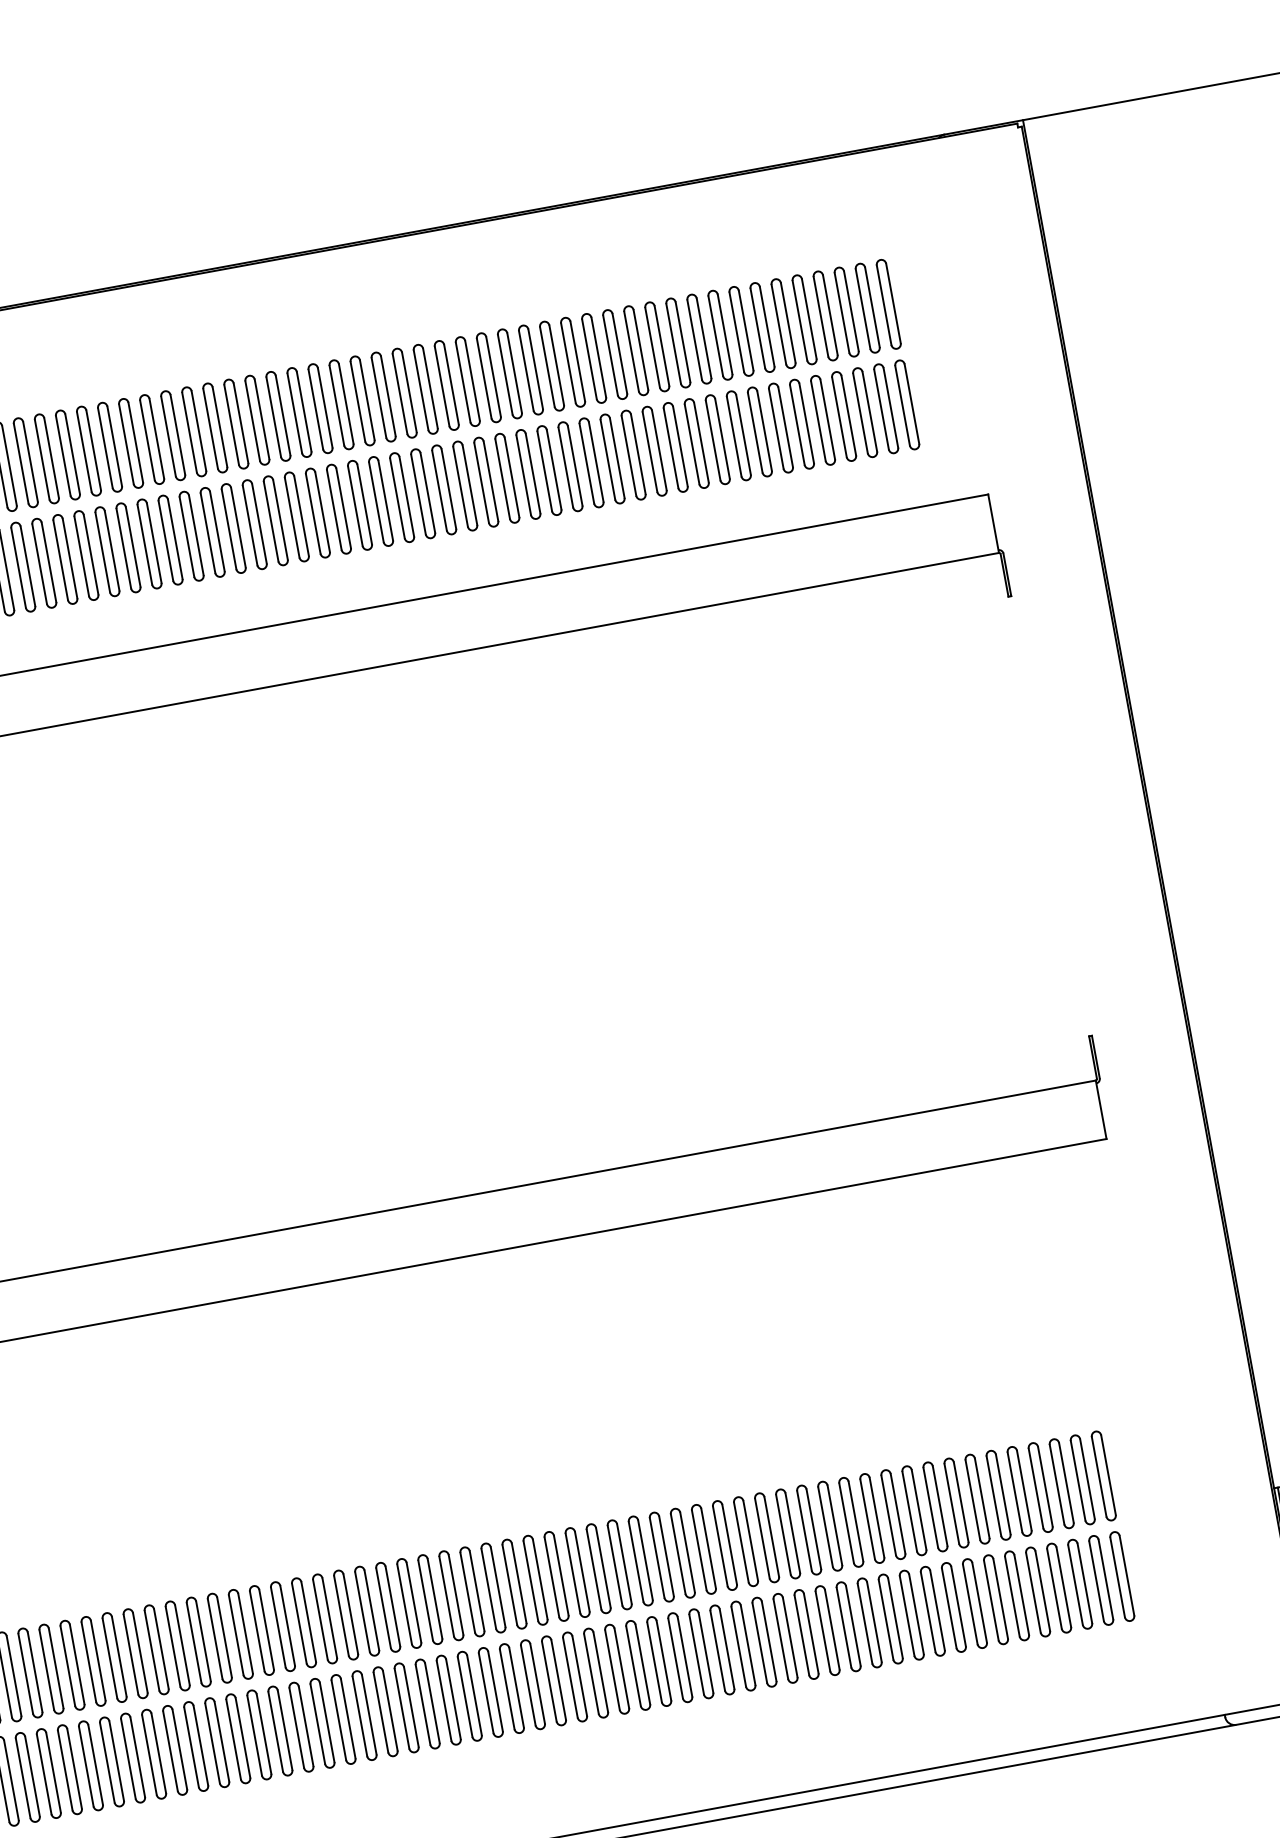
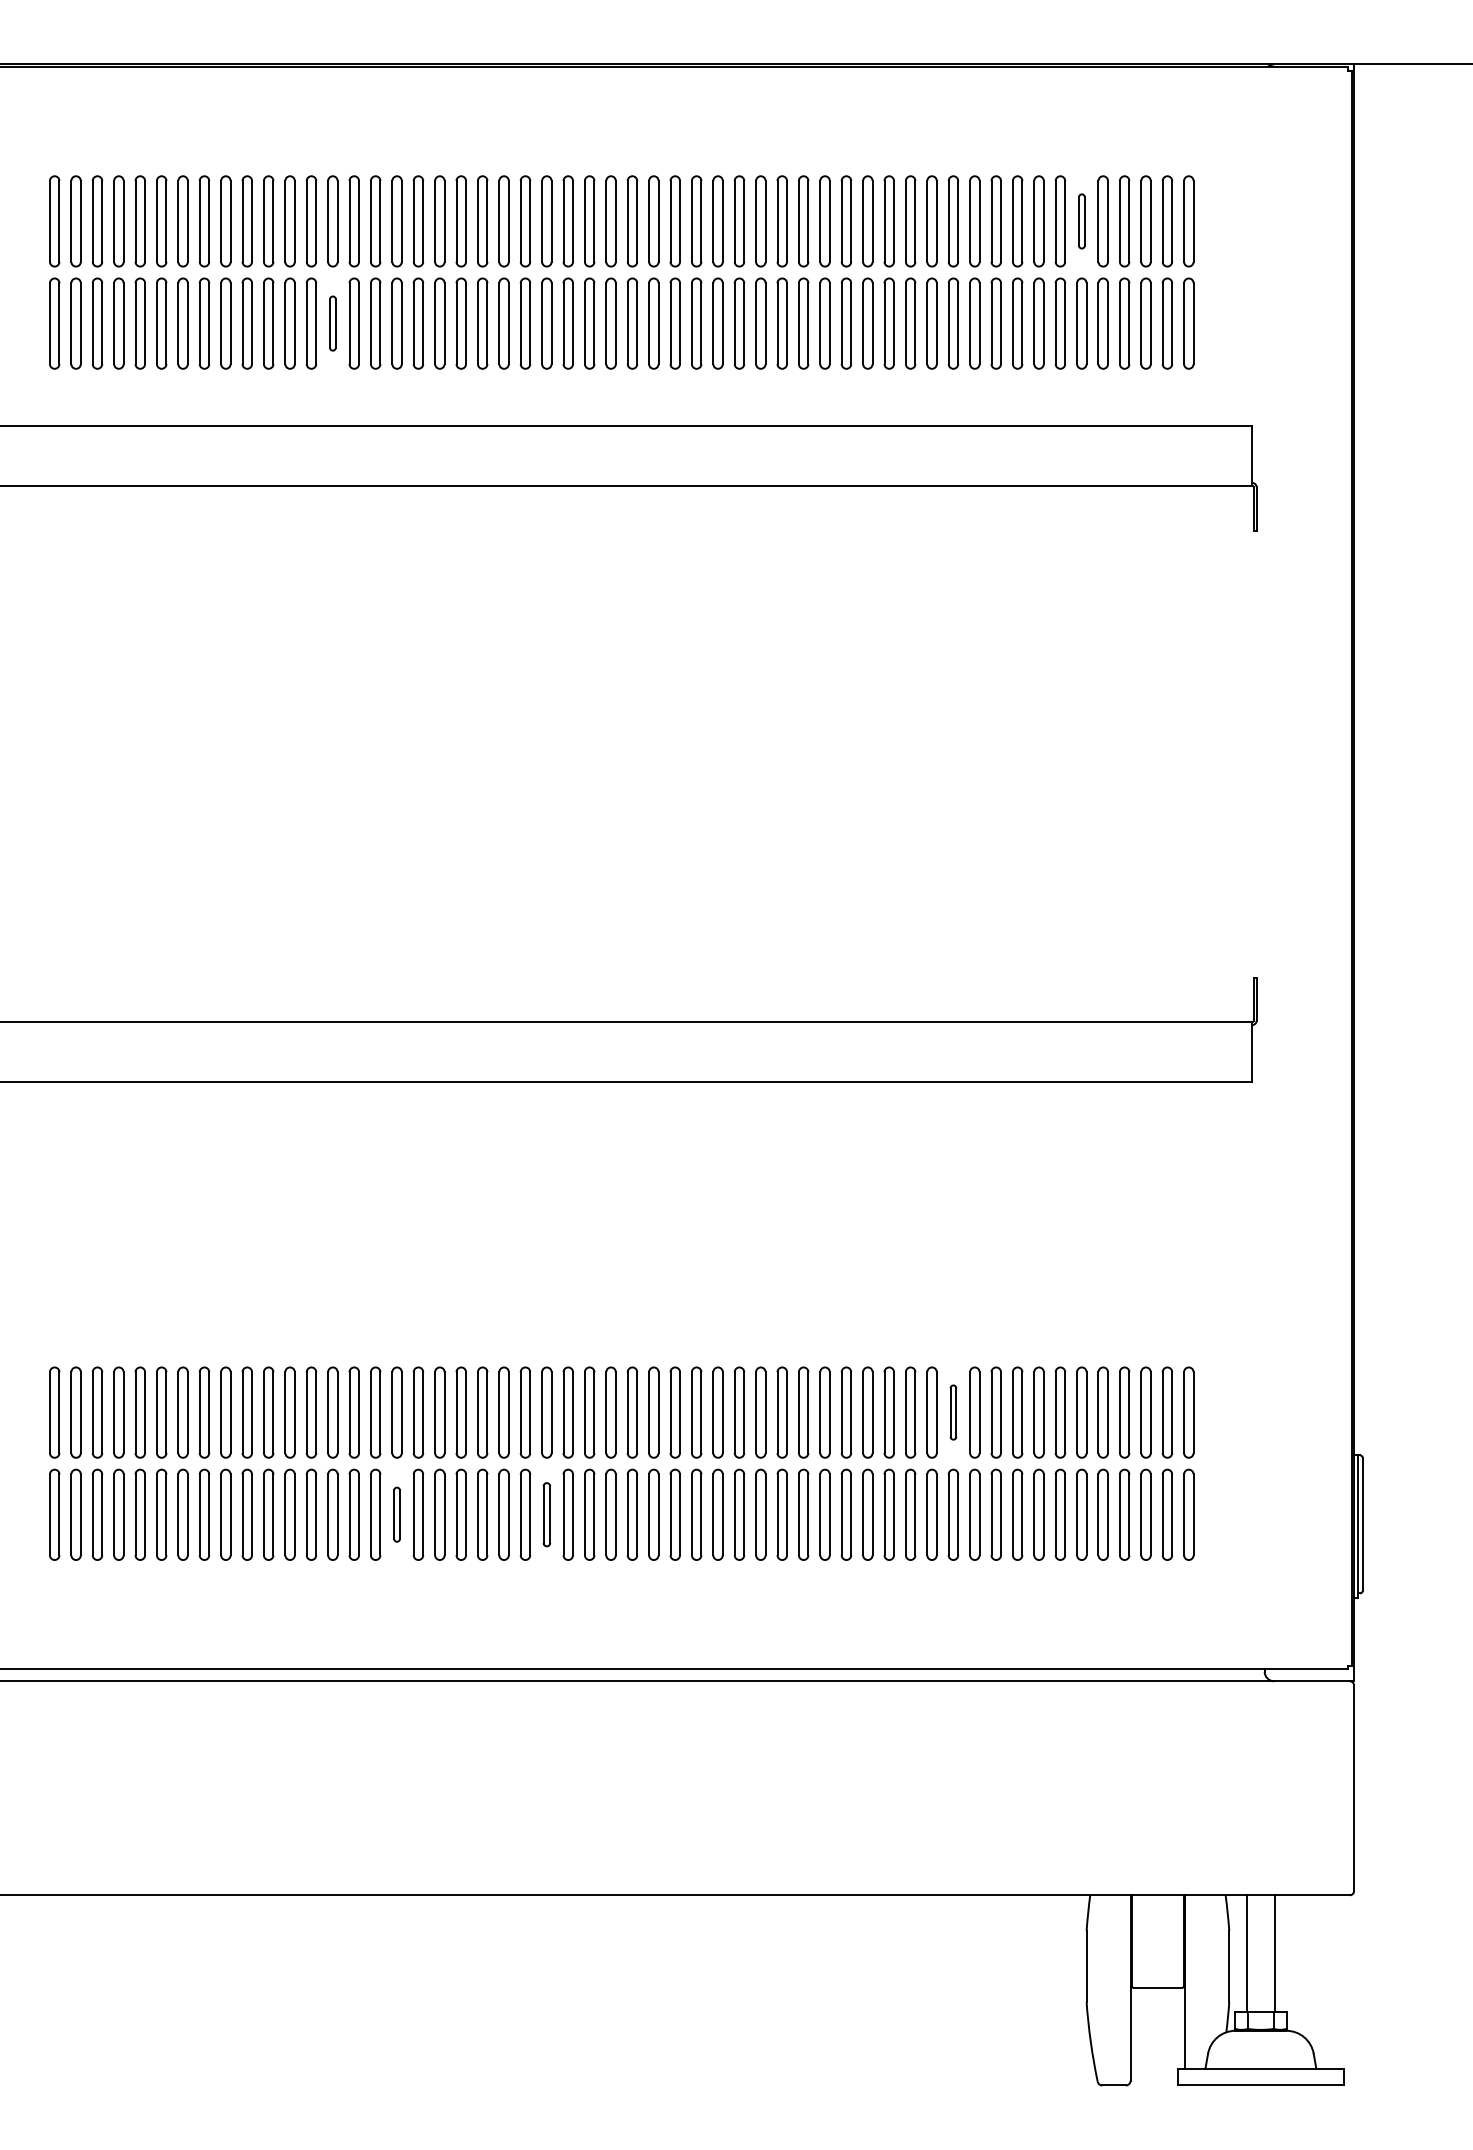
part: (783, 323) -> (1081, 221), size x0.6
part: (64, 559) -> (332, 323), size x0.6
part: (872, 1518) -> (953, 1412), size x0.6
part: (490, 1692) -> (546, 1514), size x0.7
part: (342, 1719) -> (396, 1514), size x0.6

